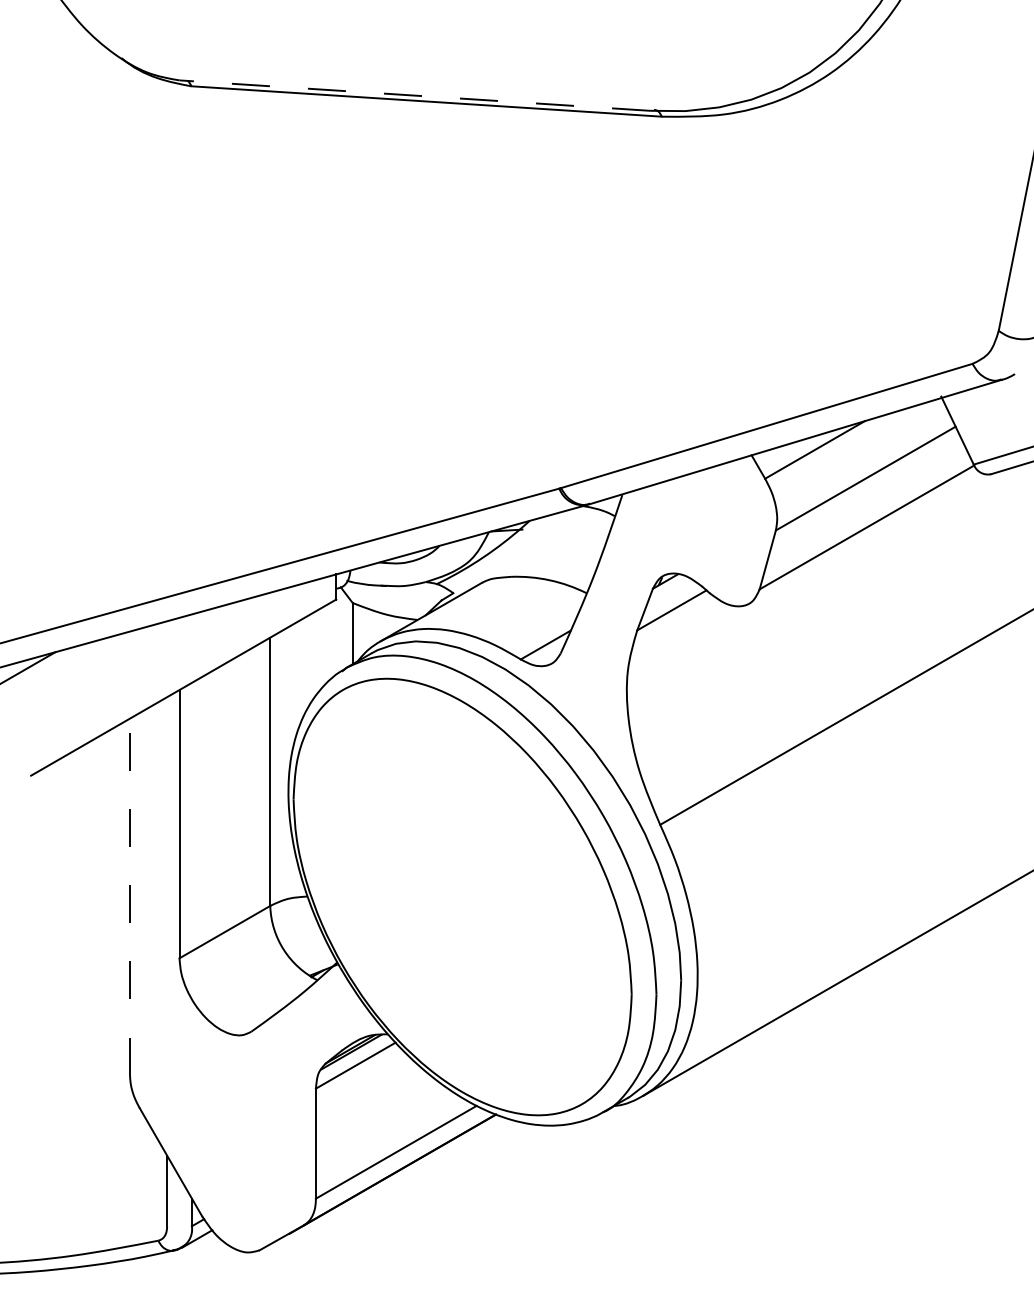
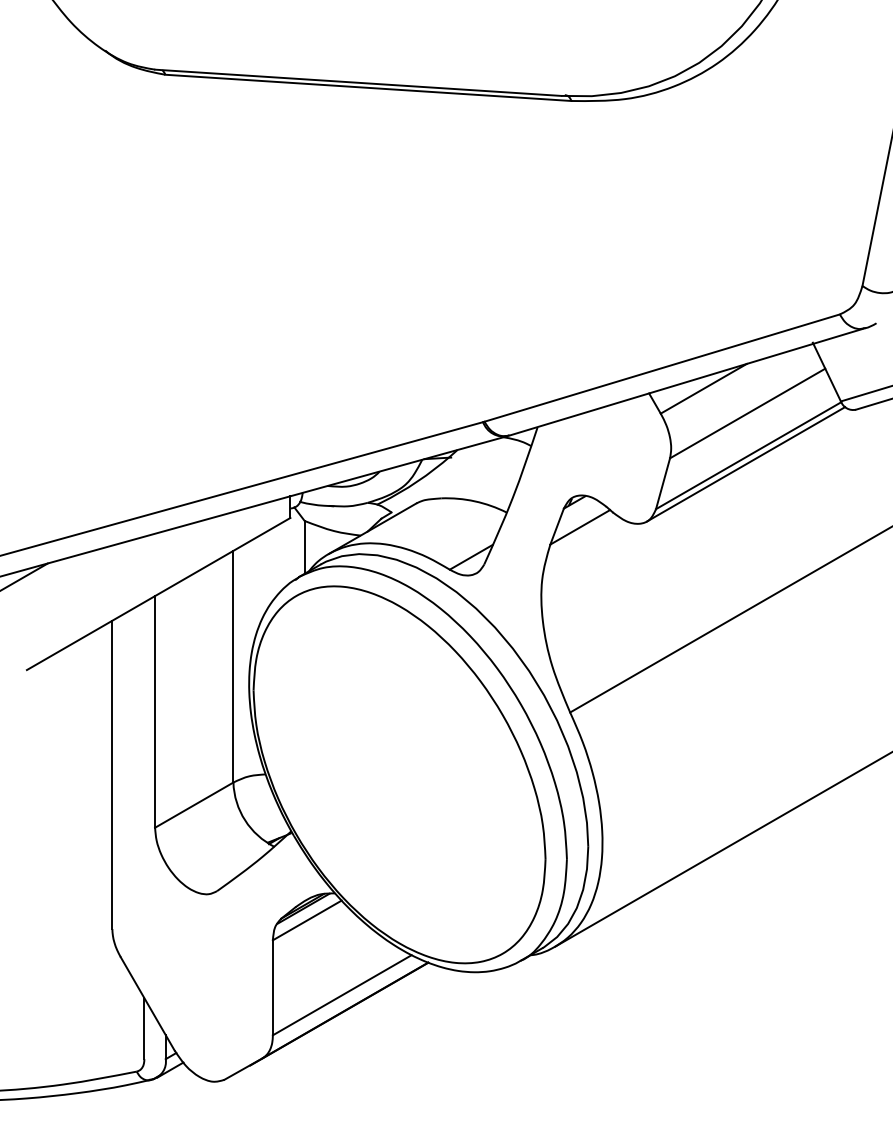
line: (414, 95) -> (357, 82), dashed -> solid
line: (863, 537) -> (745, 464), added
line: (130, 897) -> (112, 775), dashed -> solid

